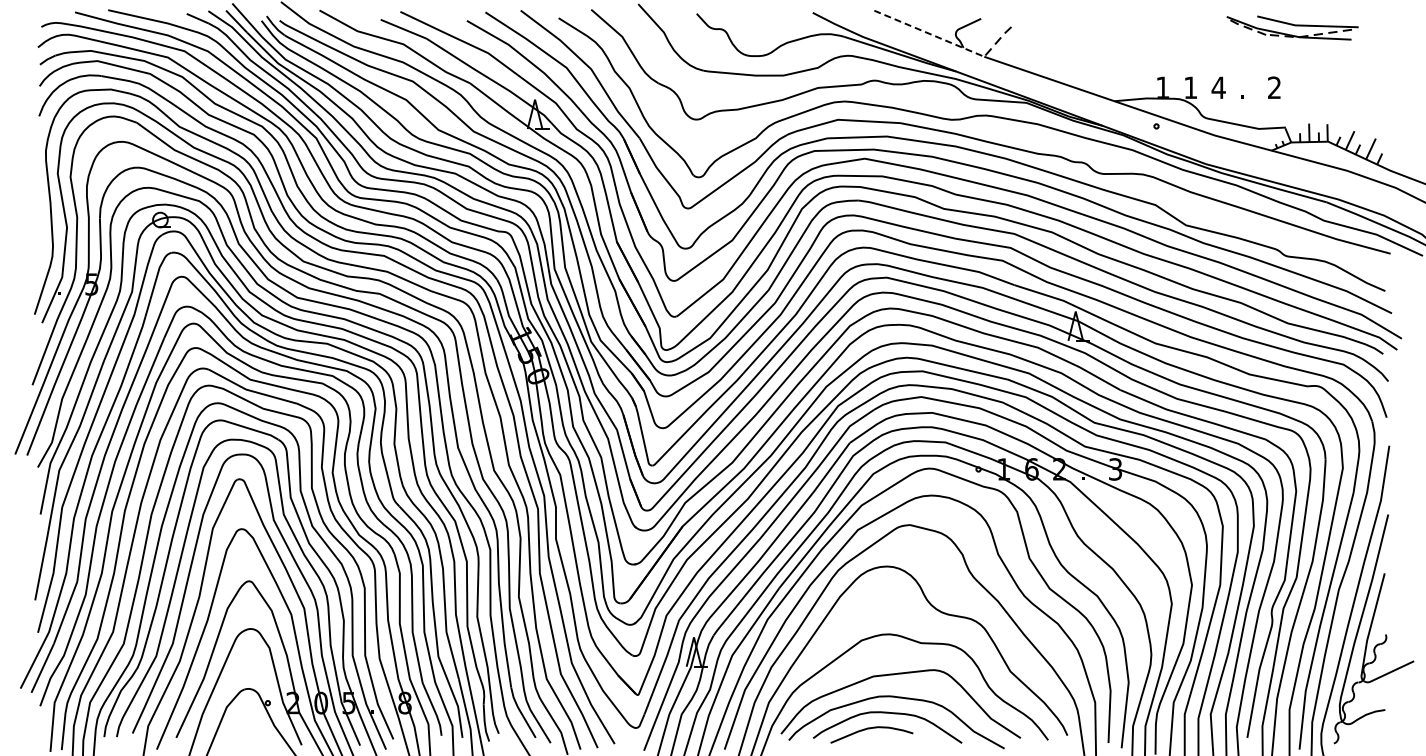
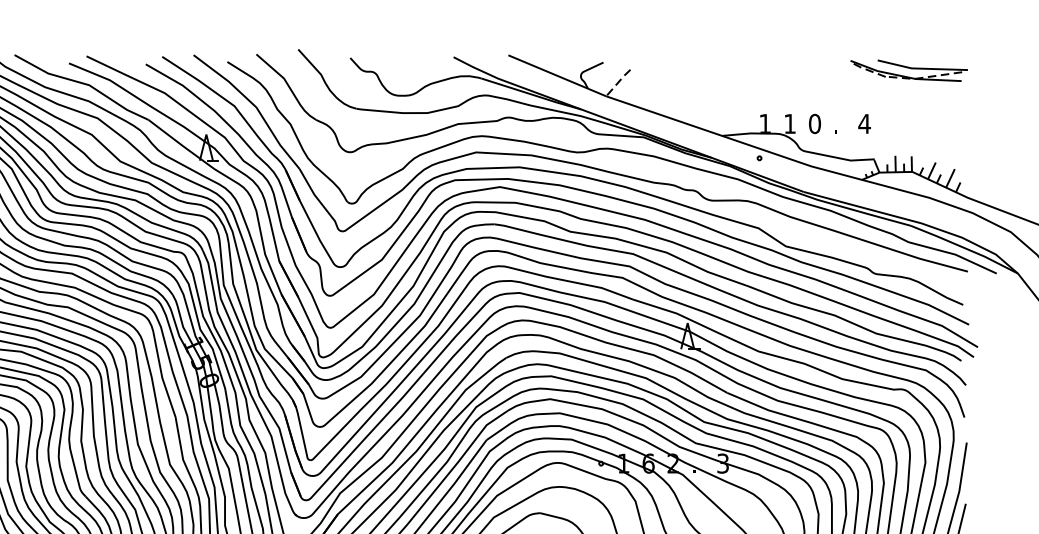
part: (1292, 27) -> (909, 70), moved
line: (929, 33) -> (557, 75), dashed -> solid
text: (1218, 87) -> (814, 123), 4 -> 0
text: (1274, 87) -> (864, 123), 2 -> 4

